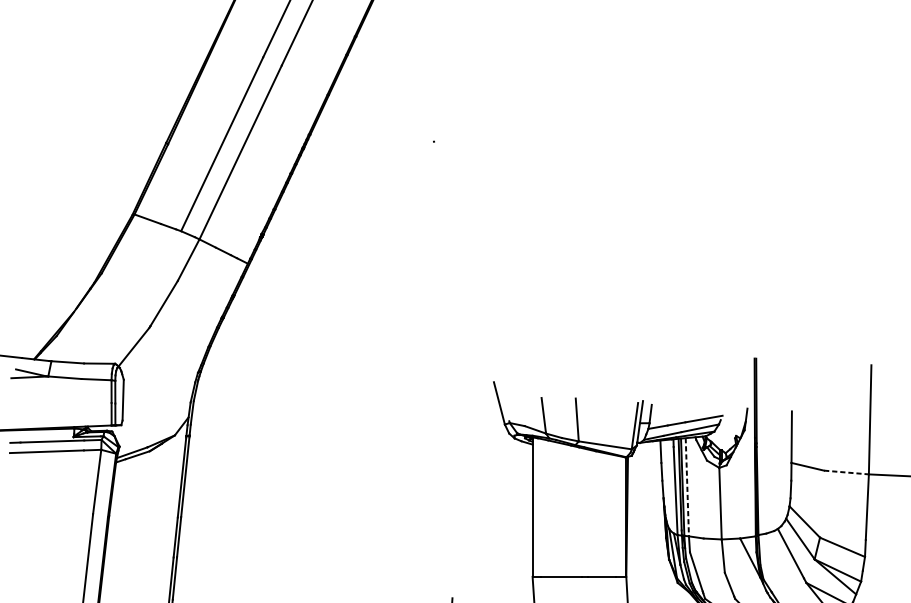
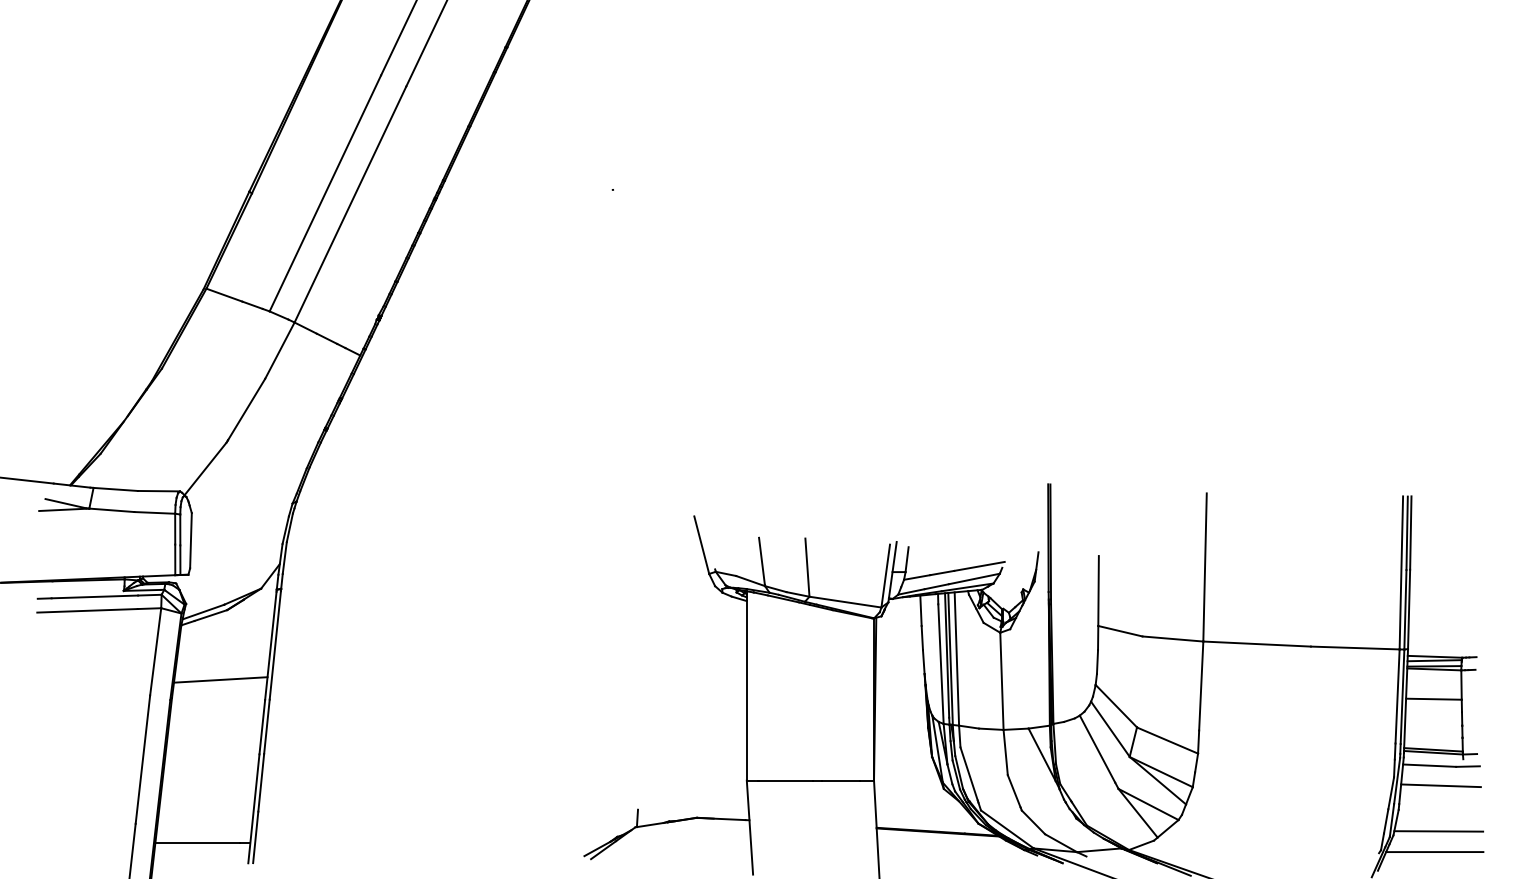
line: (846, 472) -> (1173, 639), dashed -> solid
line: (687, 487) -> (956, 659), dashed -> solid
line: (144, 502) -> (220, 679), added

